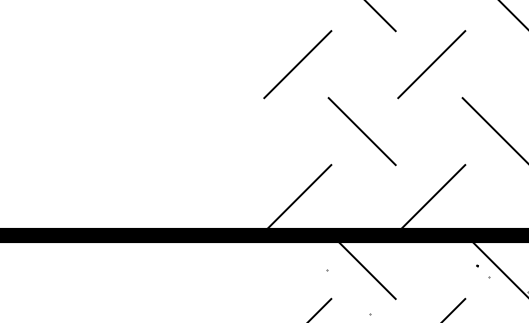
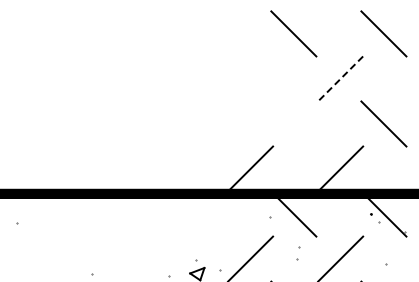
line: (297, 63) -> (250, 78), removed
line: (431, 63) -> (340, 78), solid -> dashed
line: (361, 130) -> (293, 123), removed

